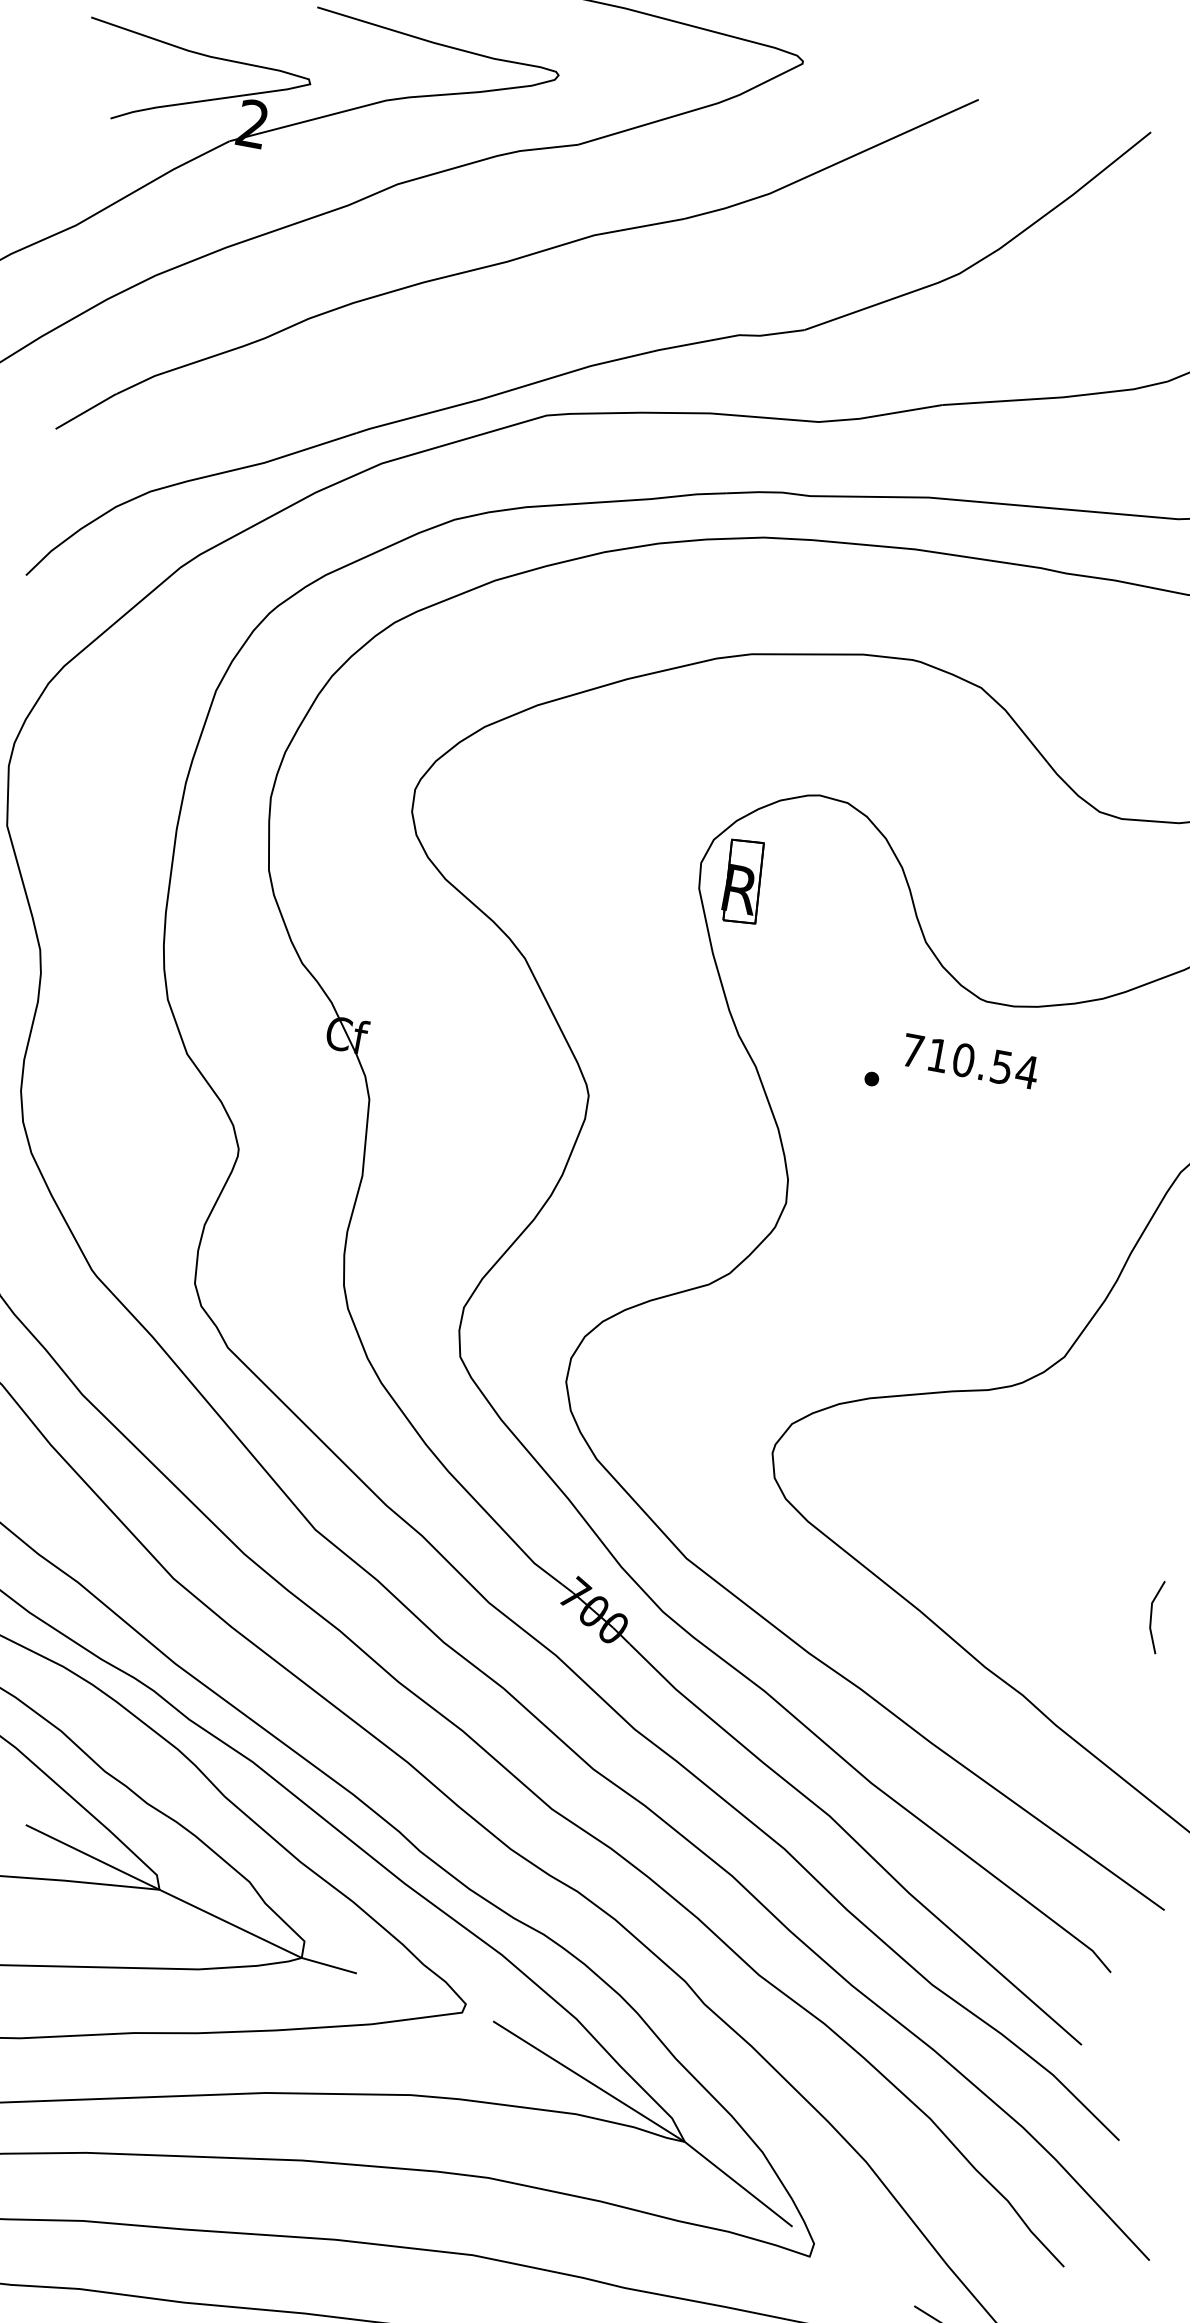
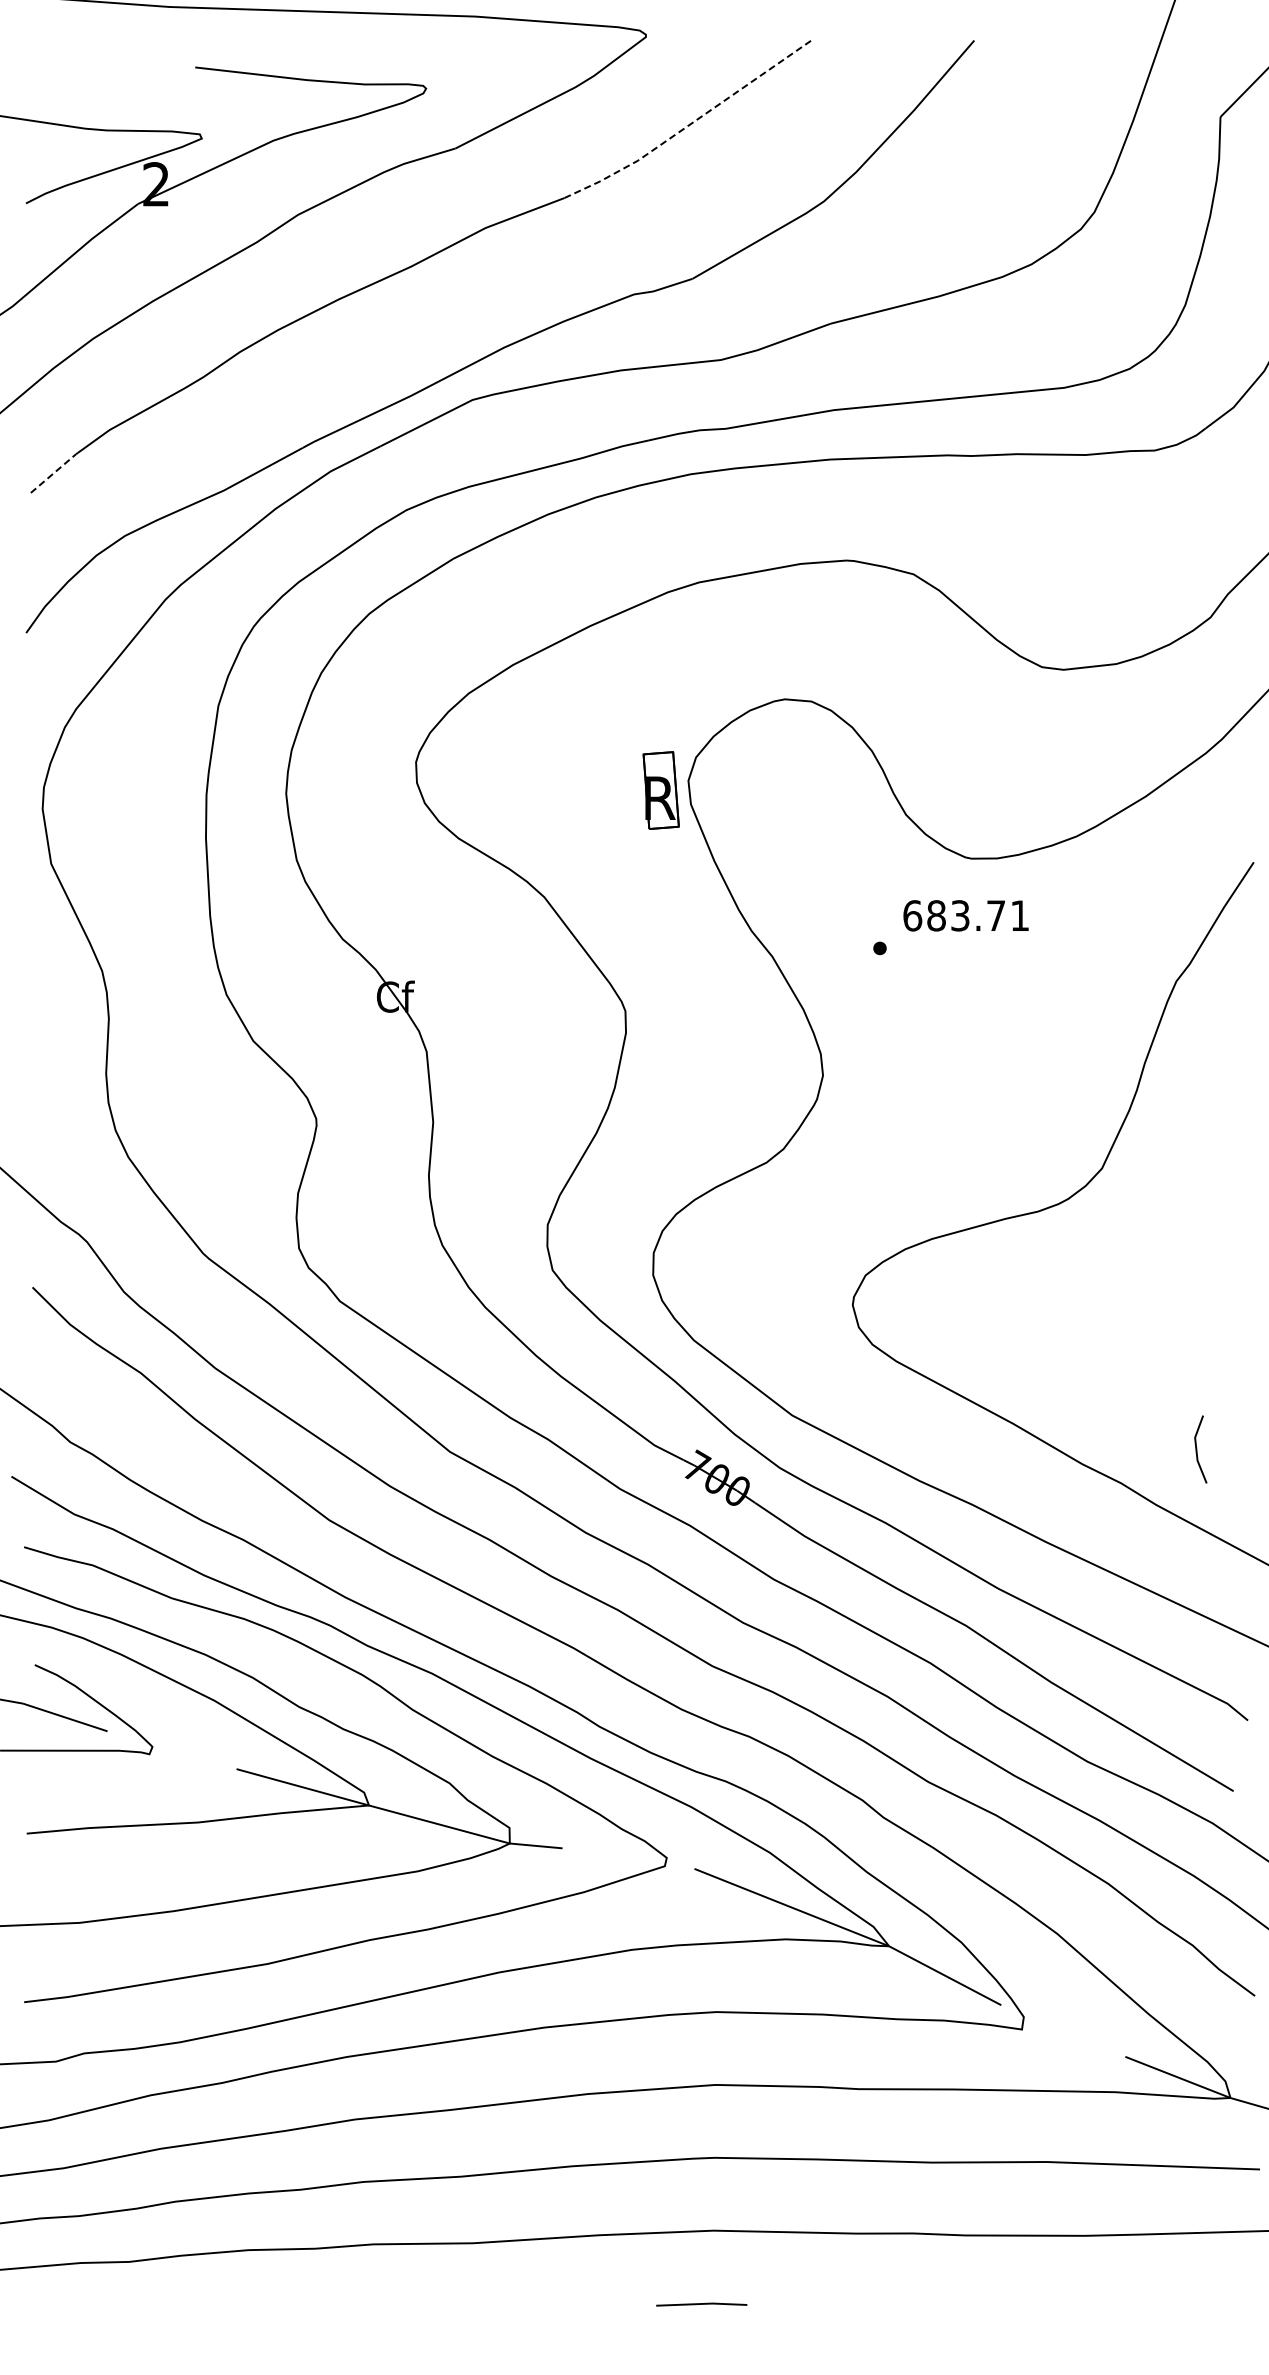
line: (831, 165) -> (689, 124), solid -> dashed
line: (86, 411) -> (53, 473), solid -> dashed
part: (742, 881) -> (660, 790), moved
text: (970, 1061) -> (966, 915), 710.54 -> 683.71
line: (1152, 1616) -> (1197, 1449), moved

